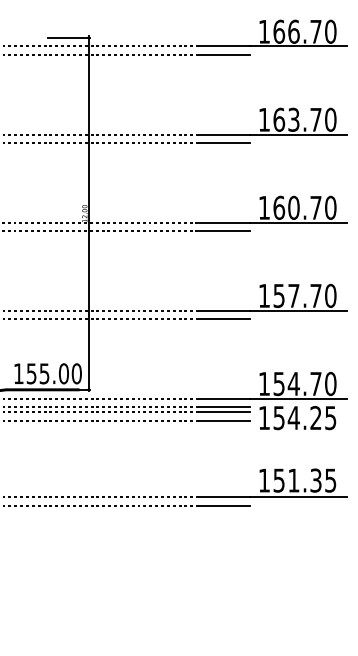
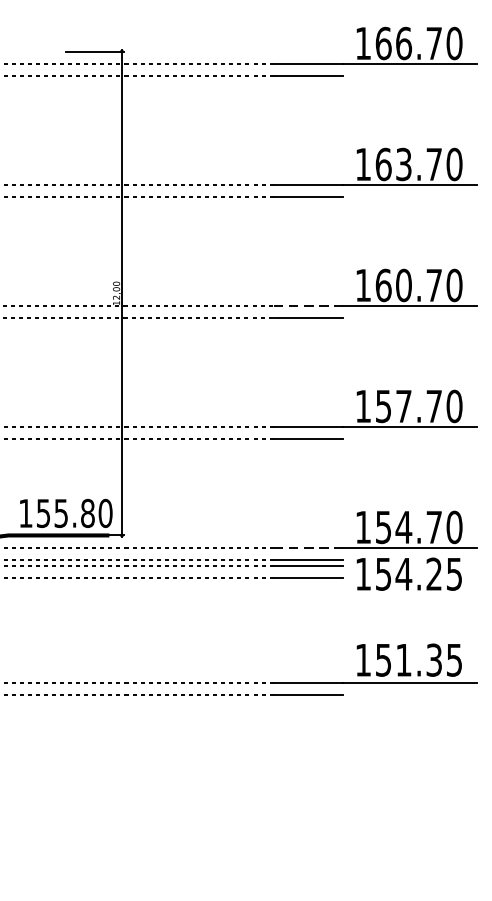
line: (224, 222) -> (308, 305), solid -> dashed
text: (63, 373) -> (87, 513), 155.00 -> 155.80
line: (224, 398) -> (308, 547), solid -> dashed

